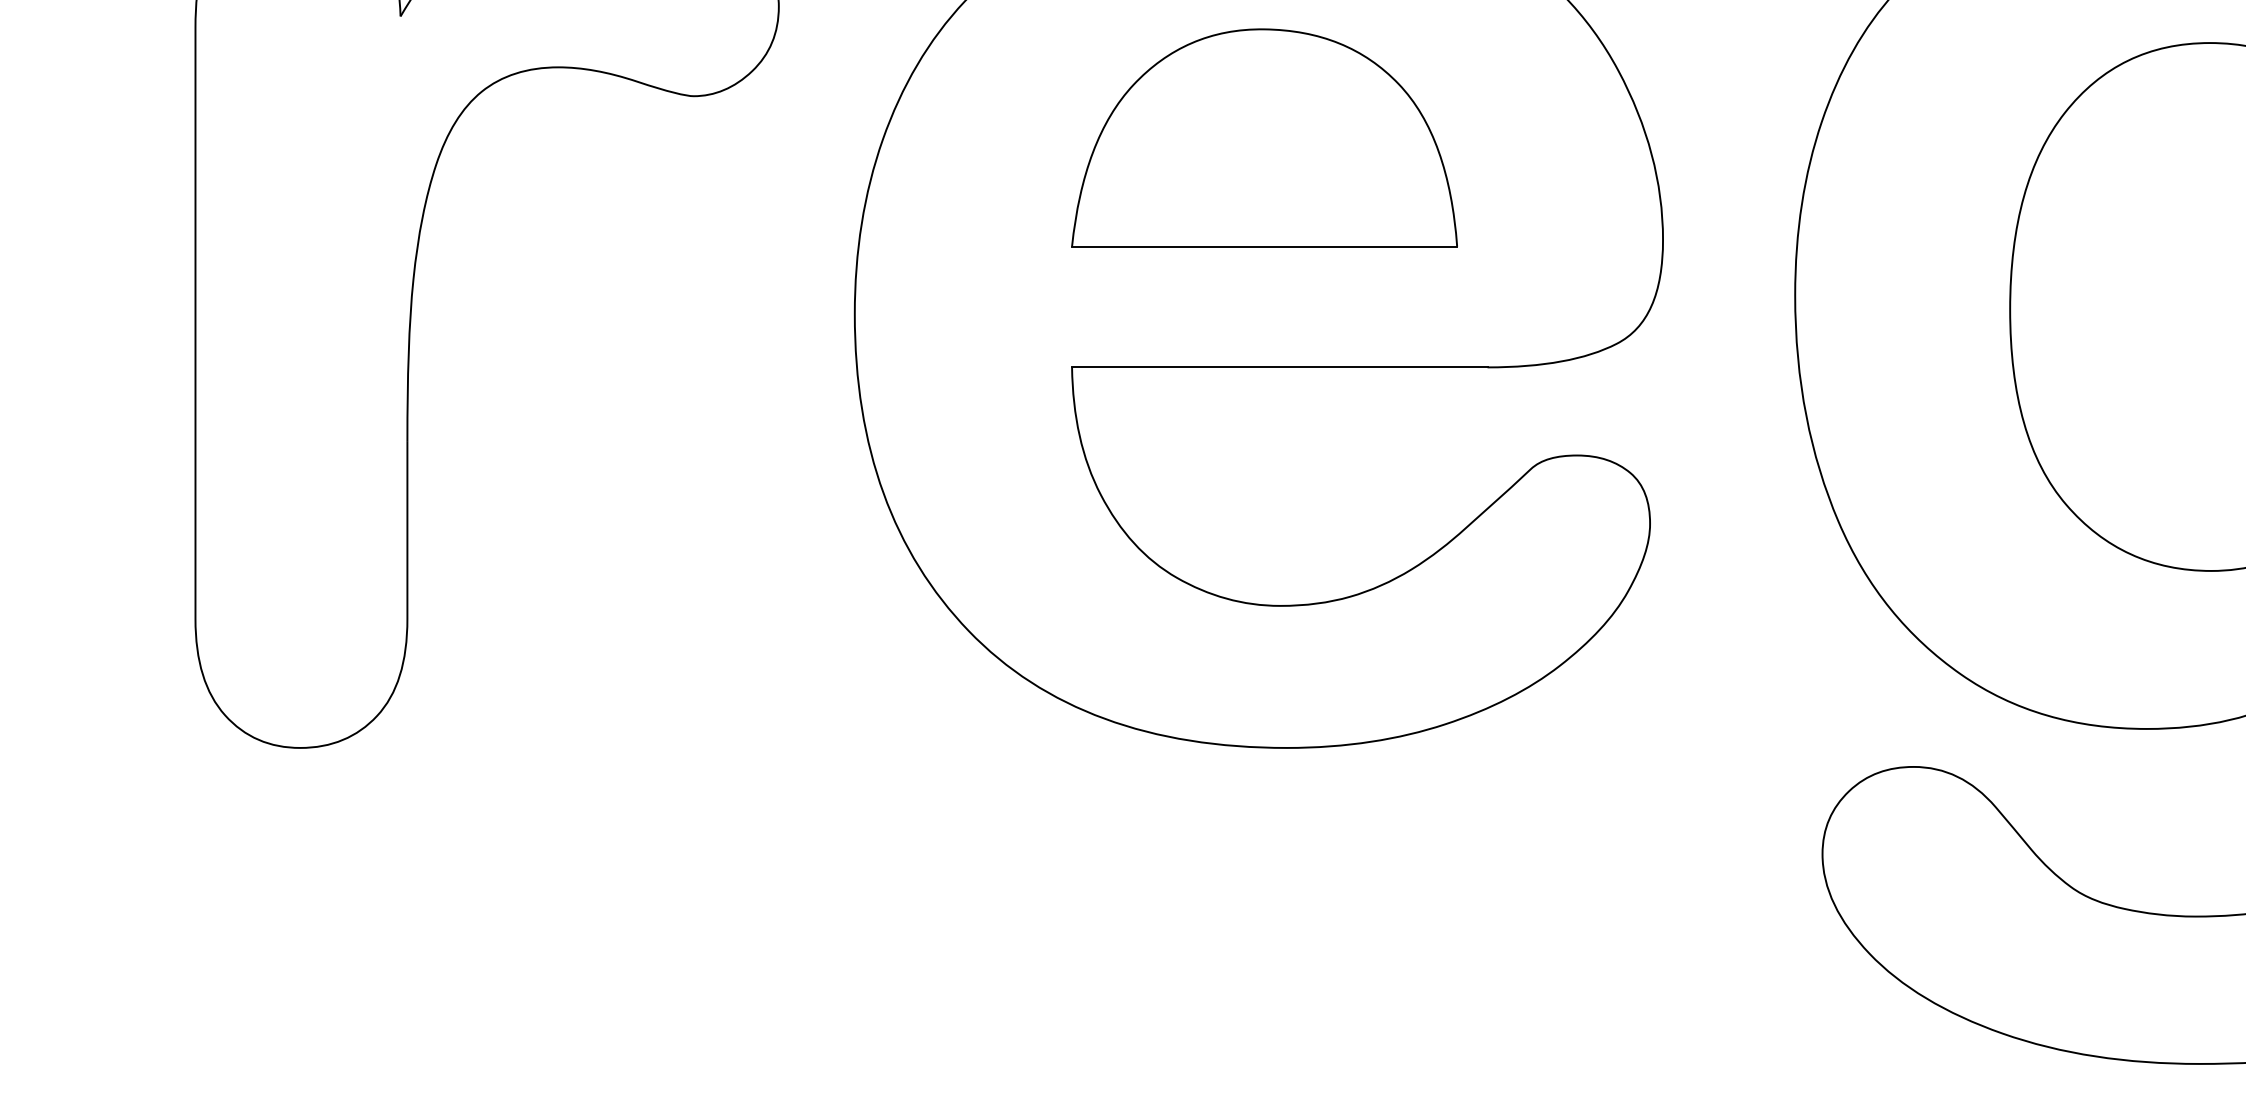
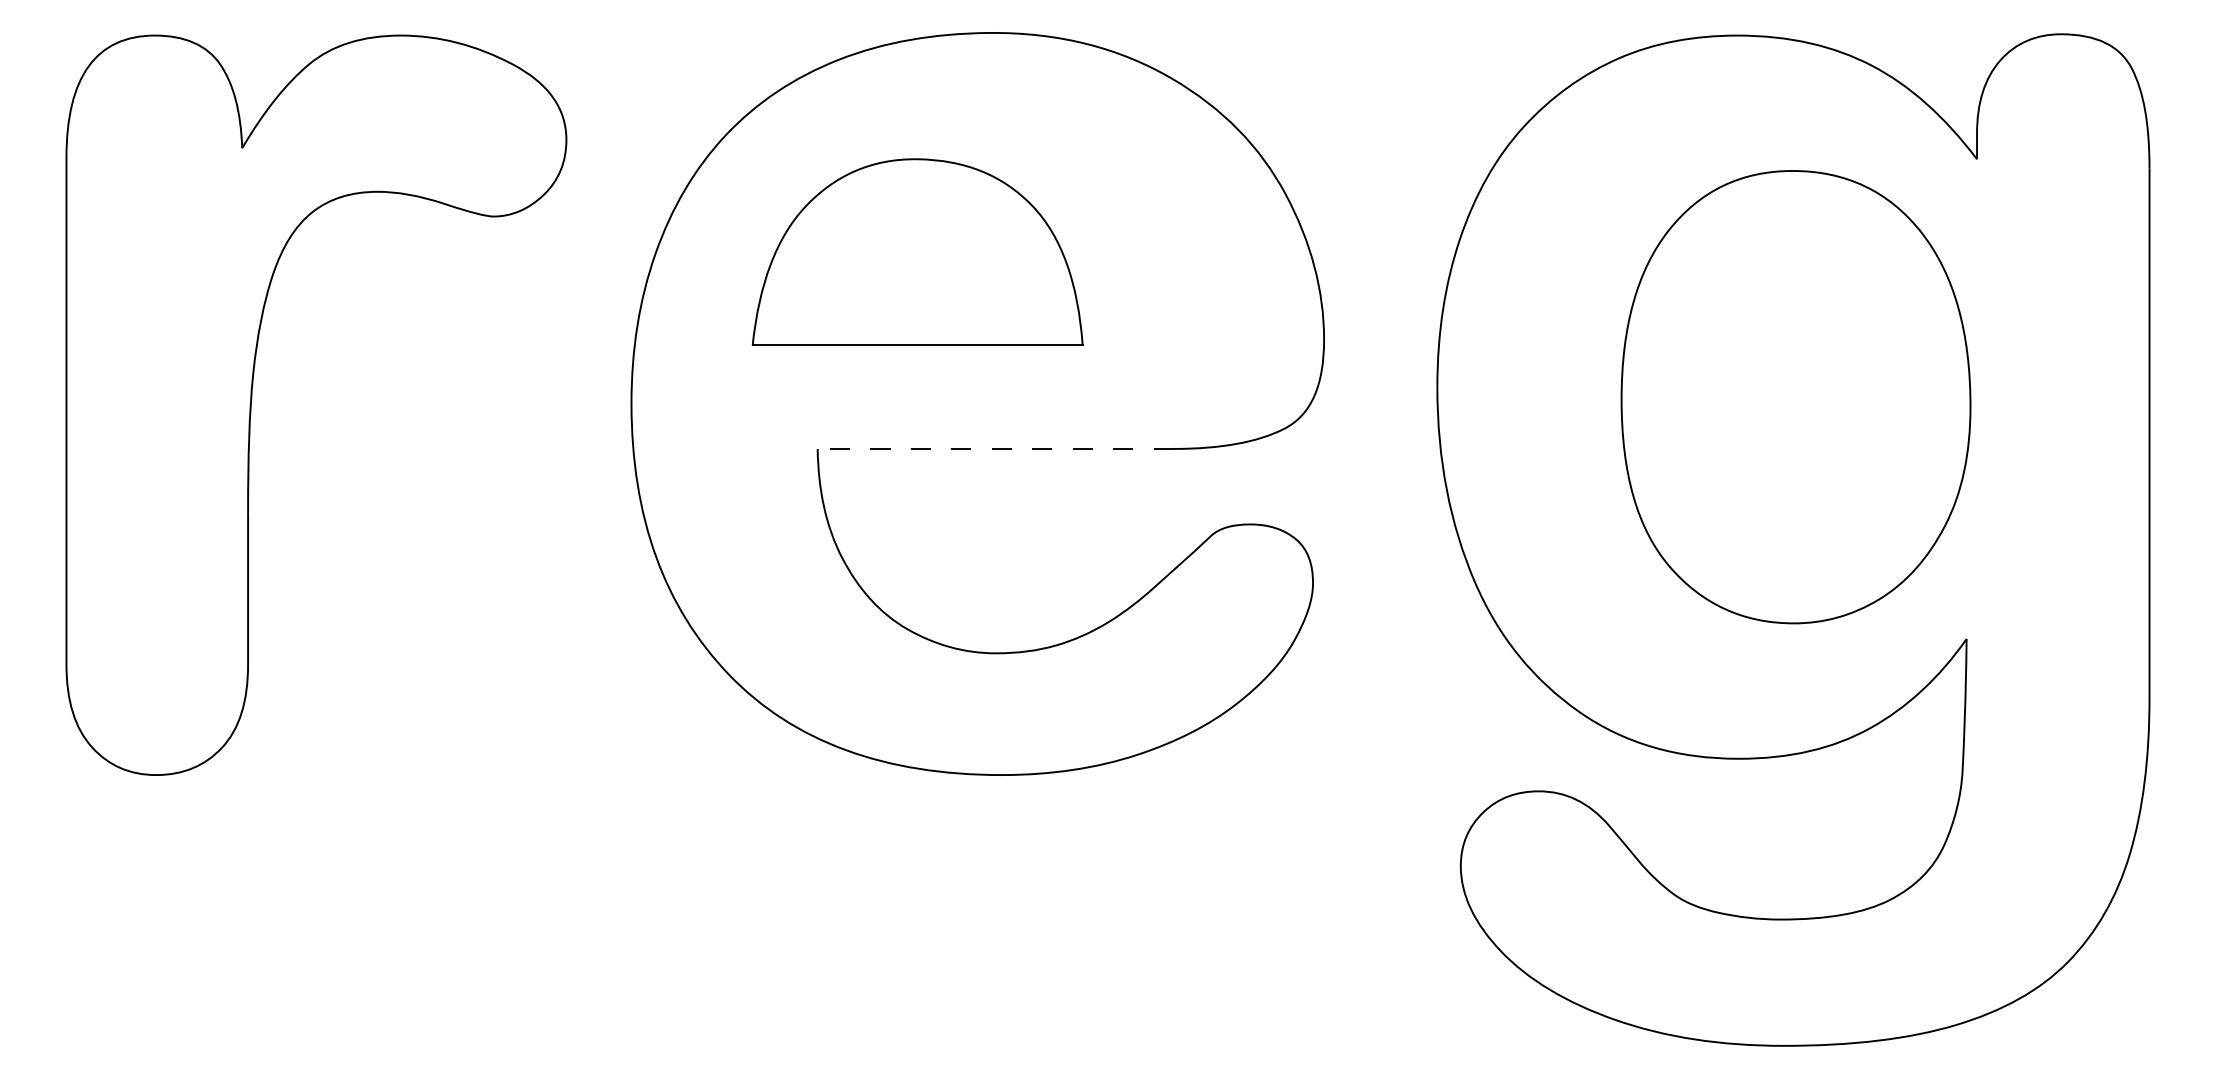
part: (1264, 137) -> (917, 251), moved
line: (1279, 366) -> (995, 448), solid -> dashed

